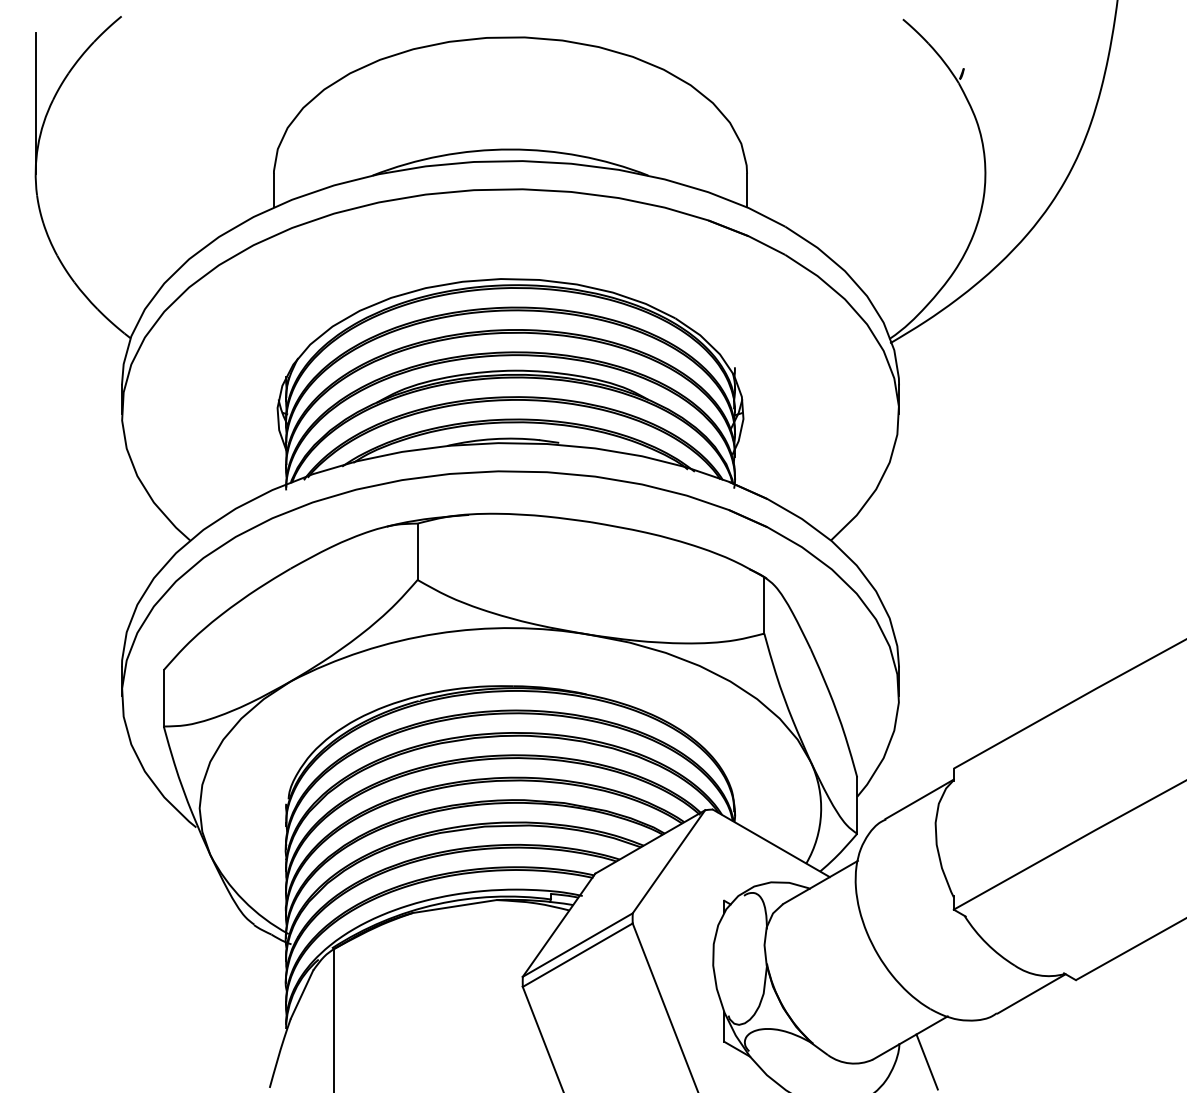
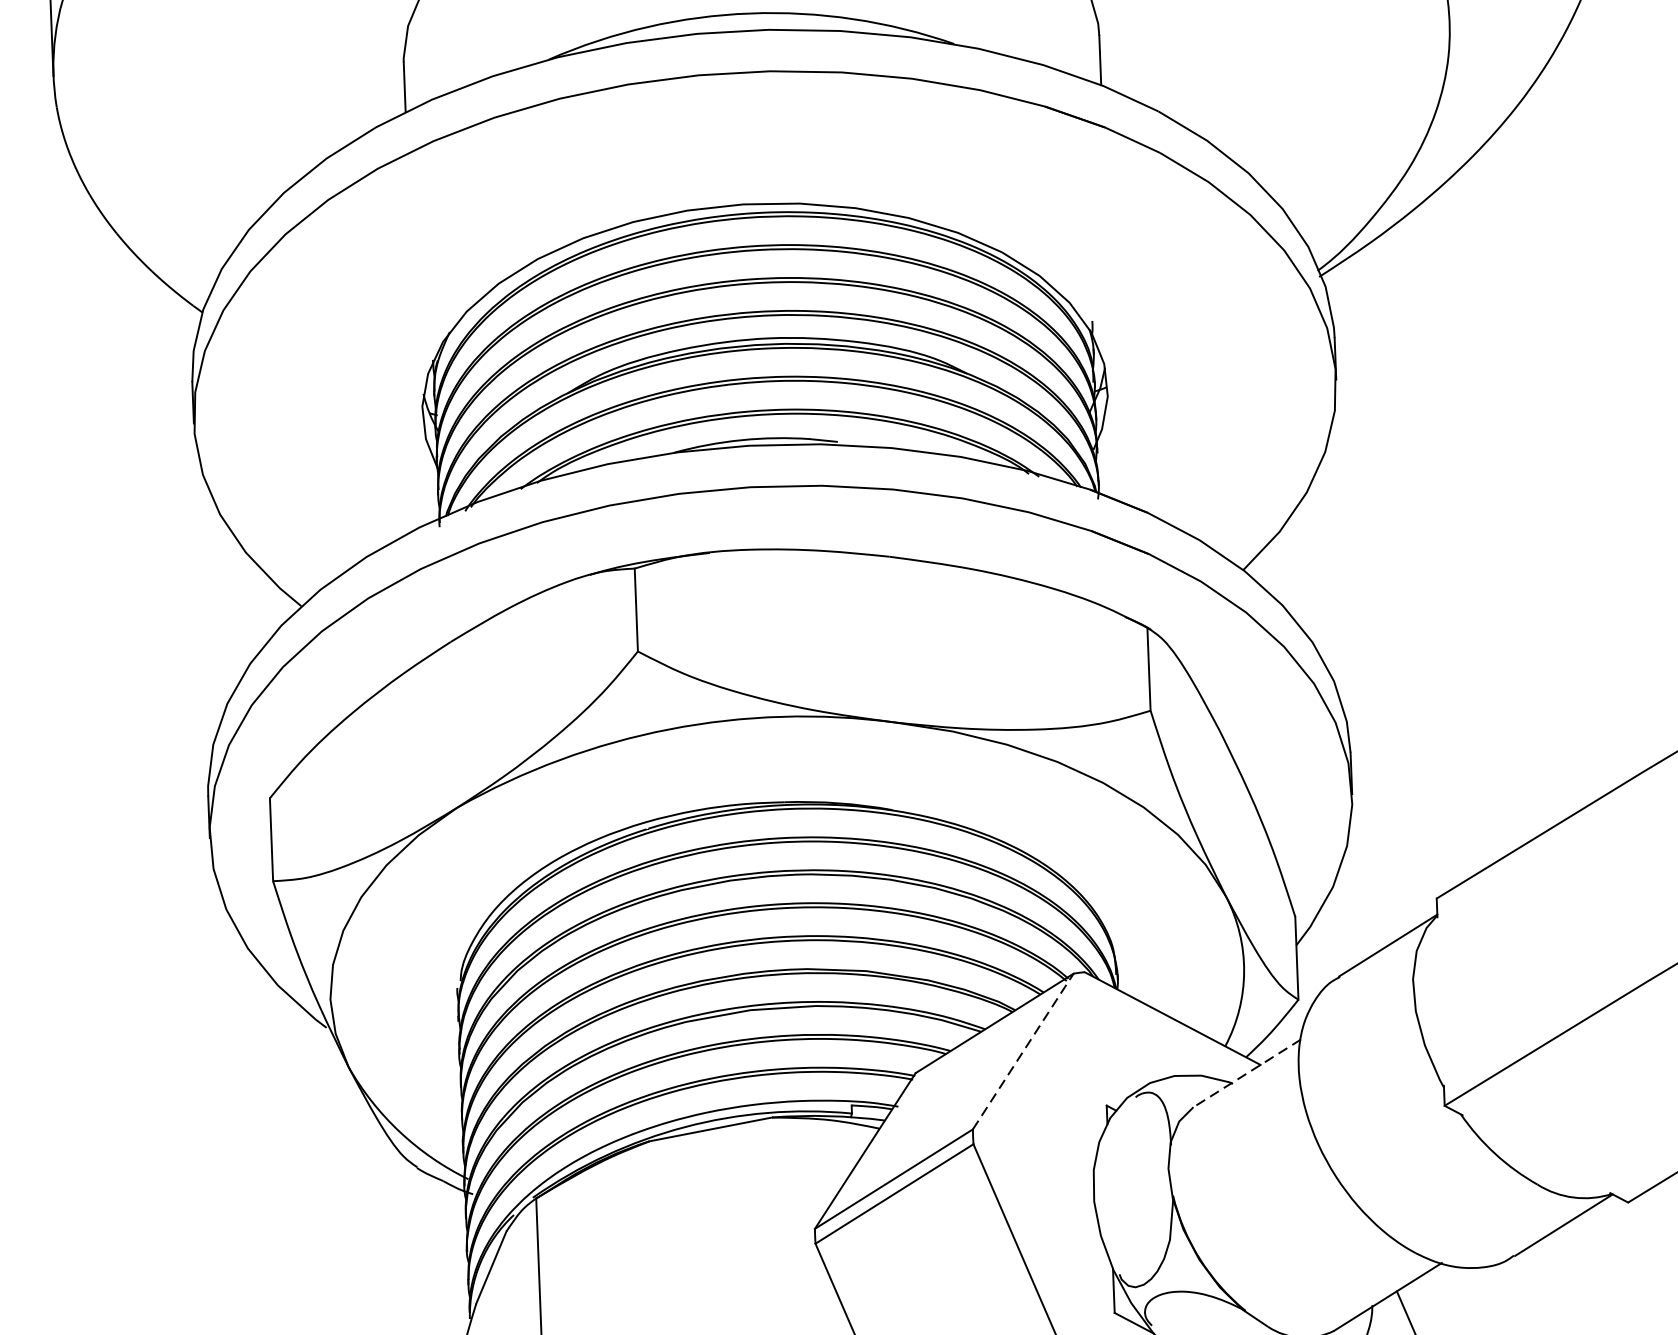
line: (669, 861) -> (1024, 1051), solid -> dashed
line: (820, 882) -> (1247, 1073), solid -> dashed

